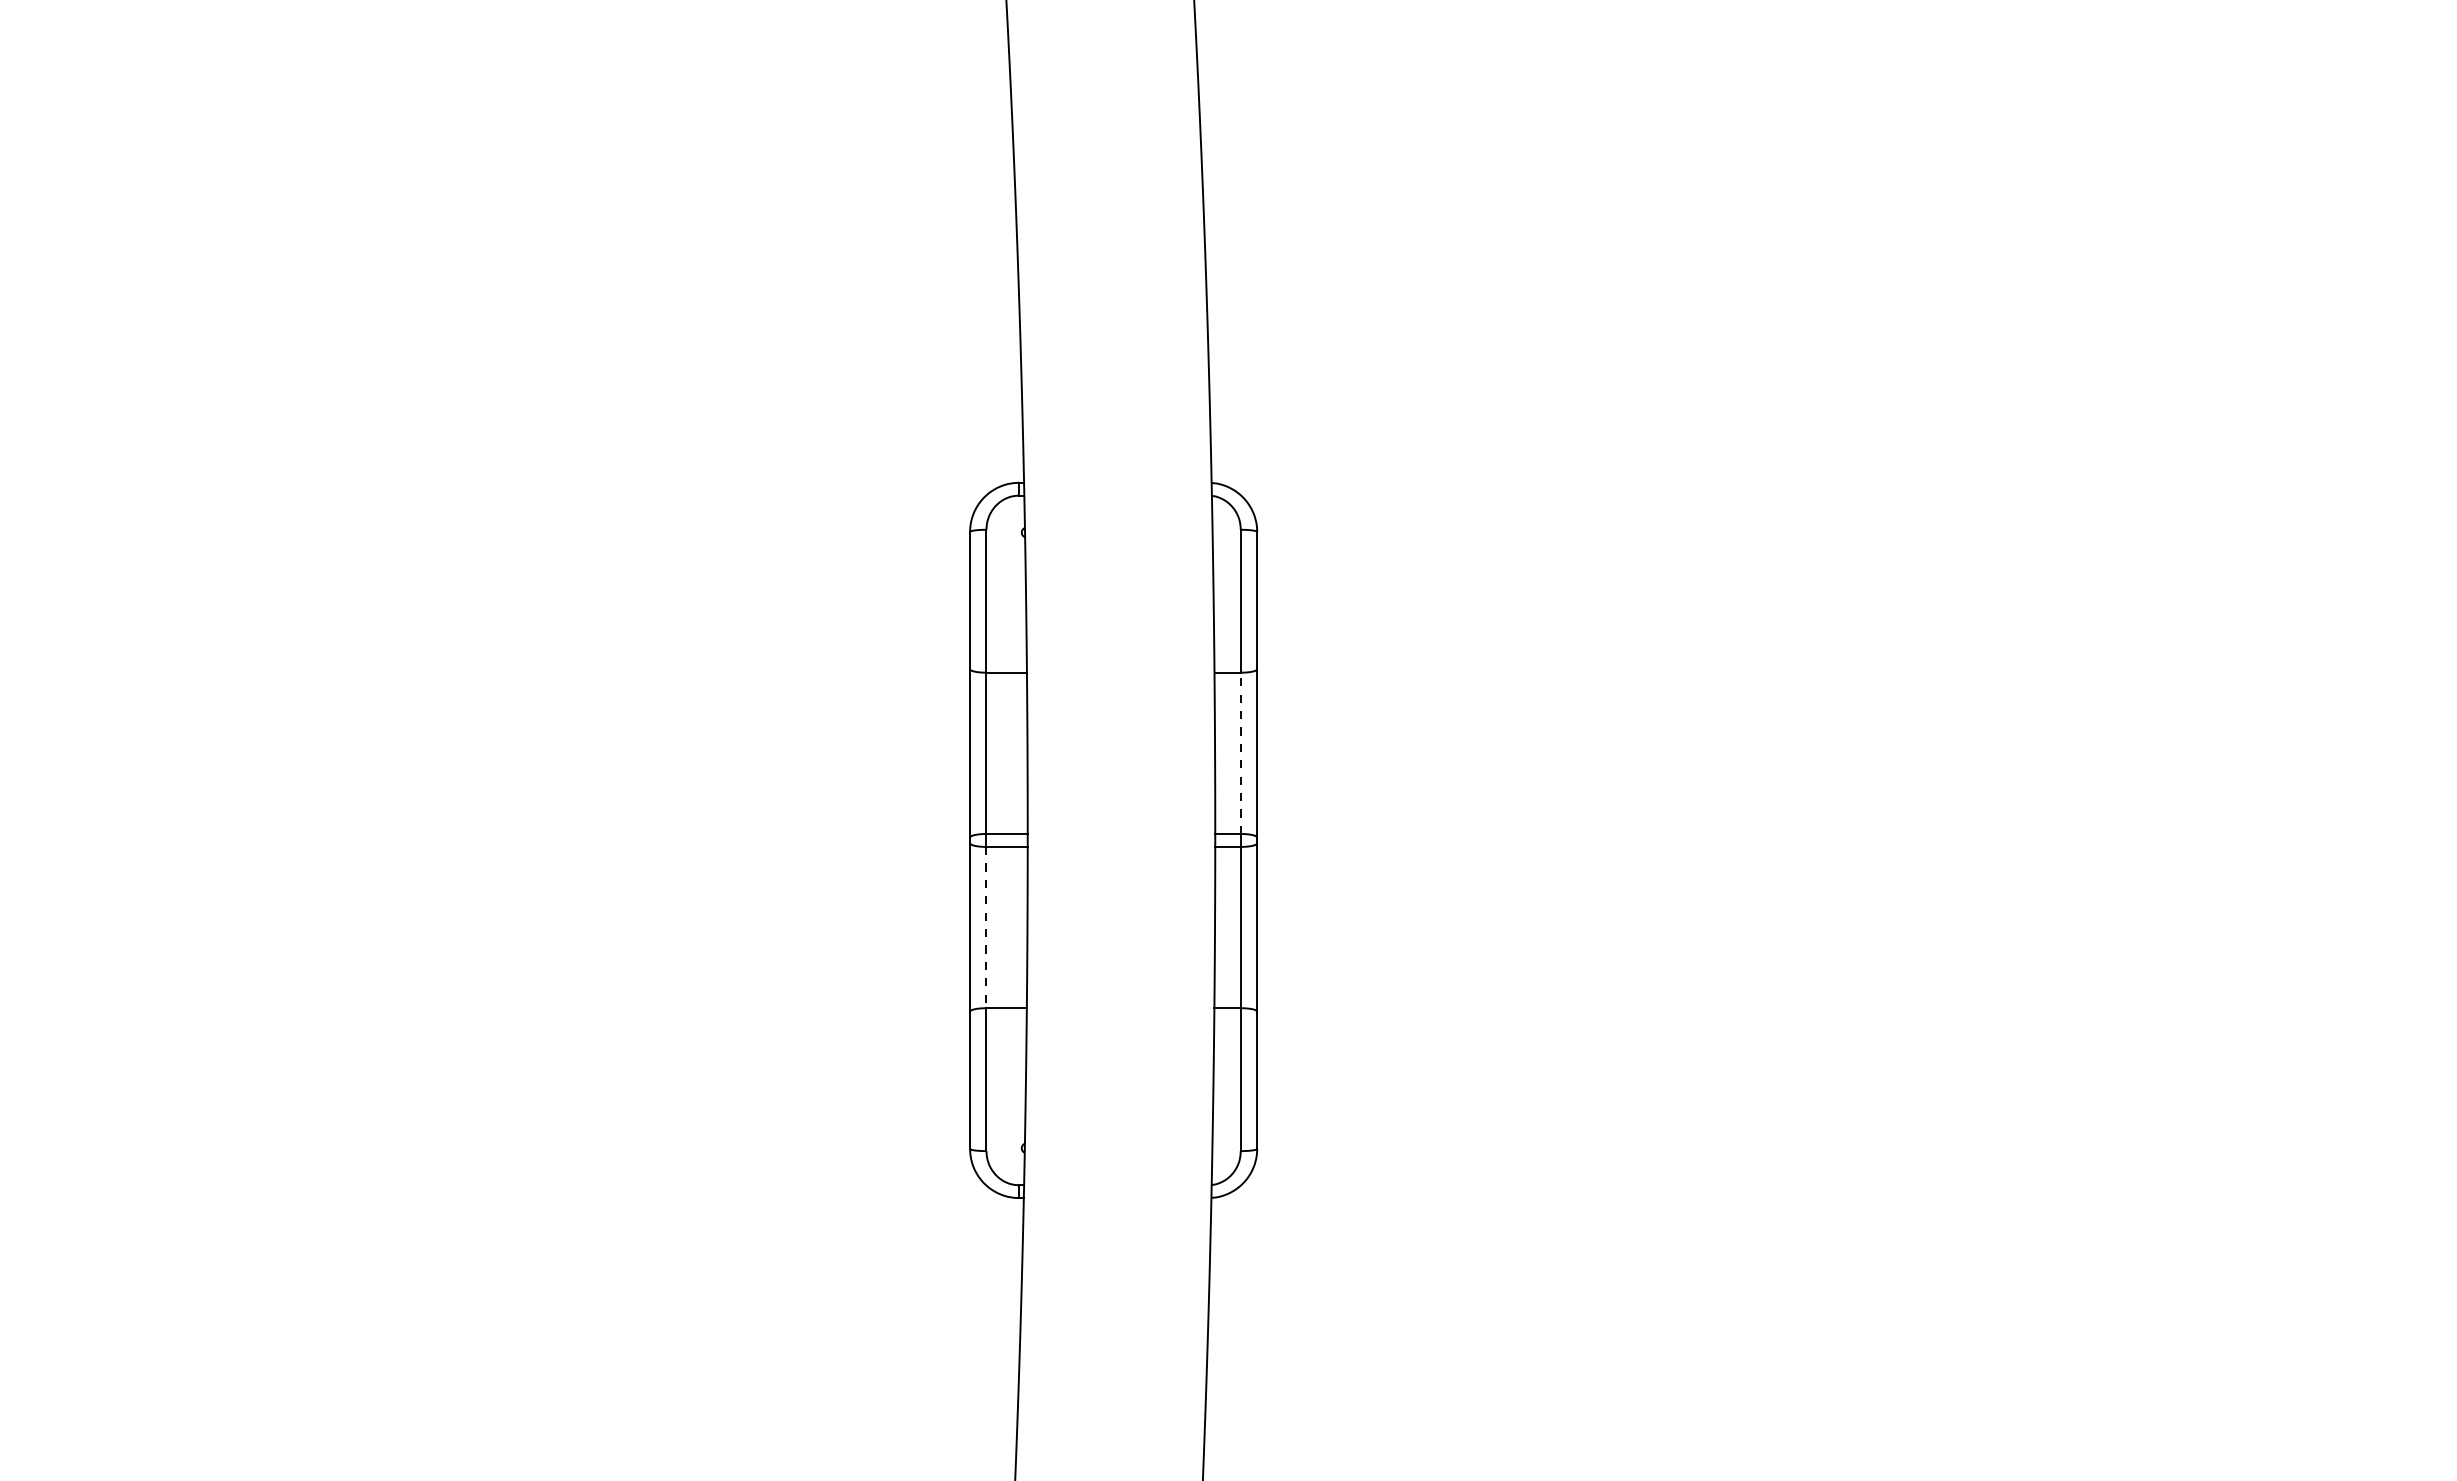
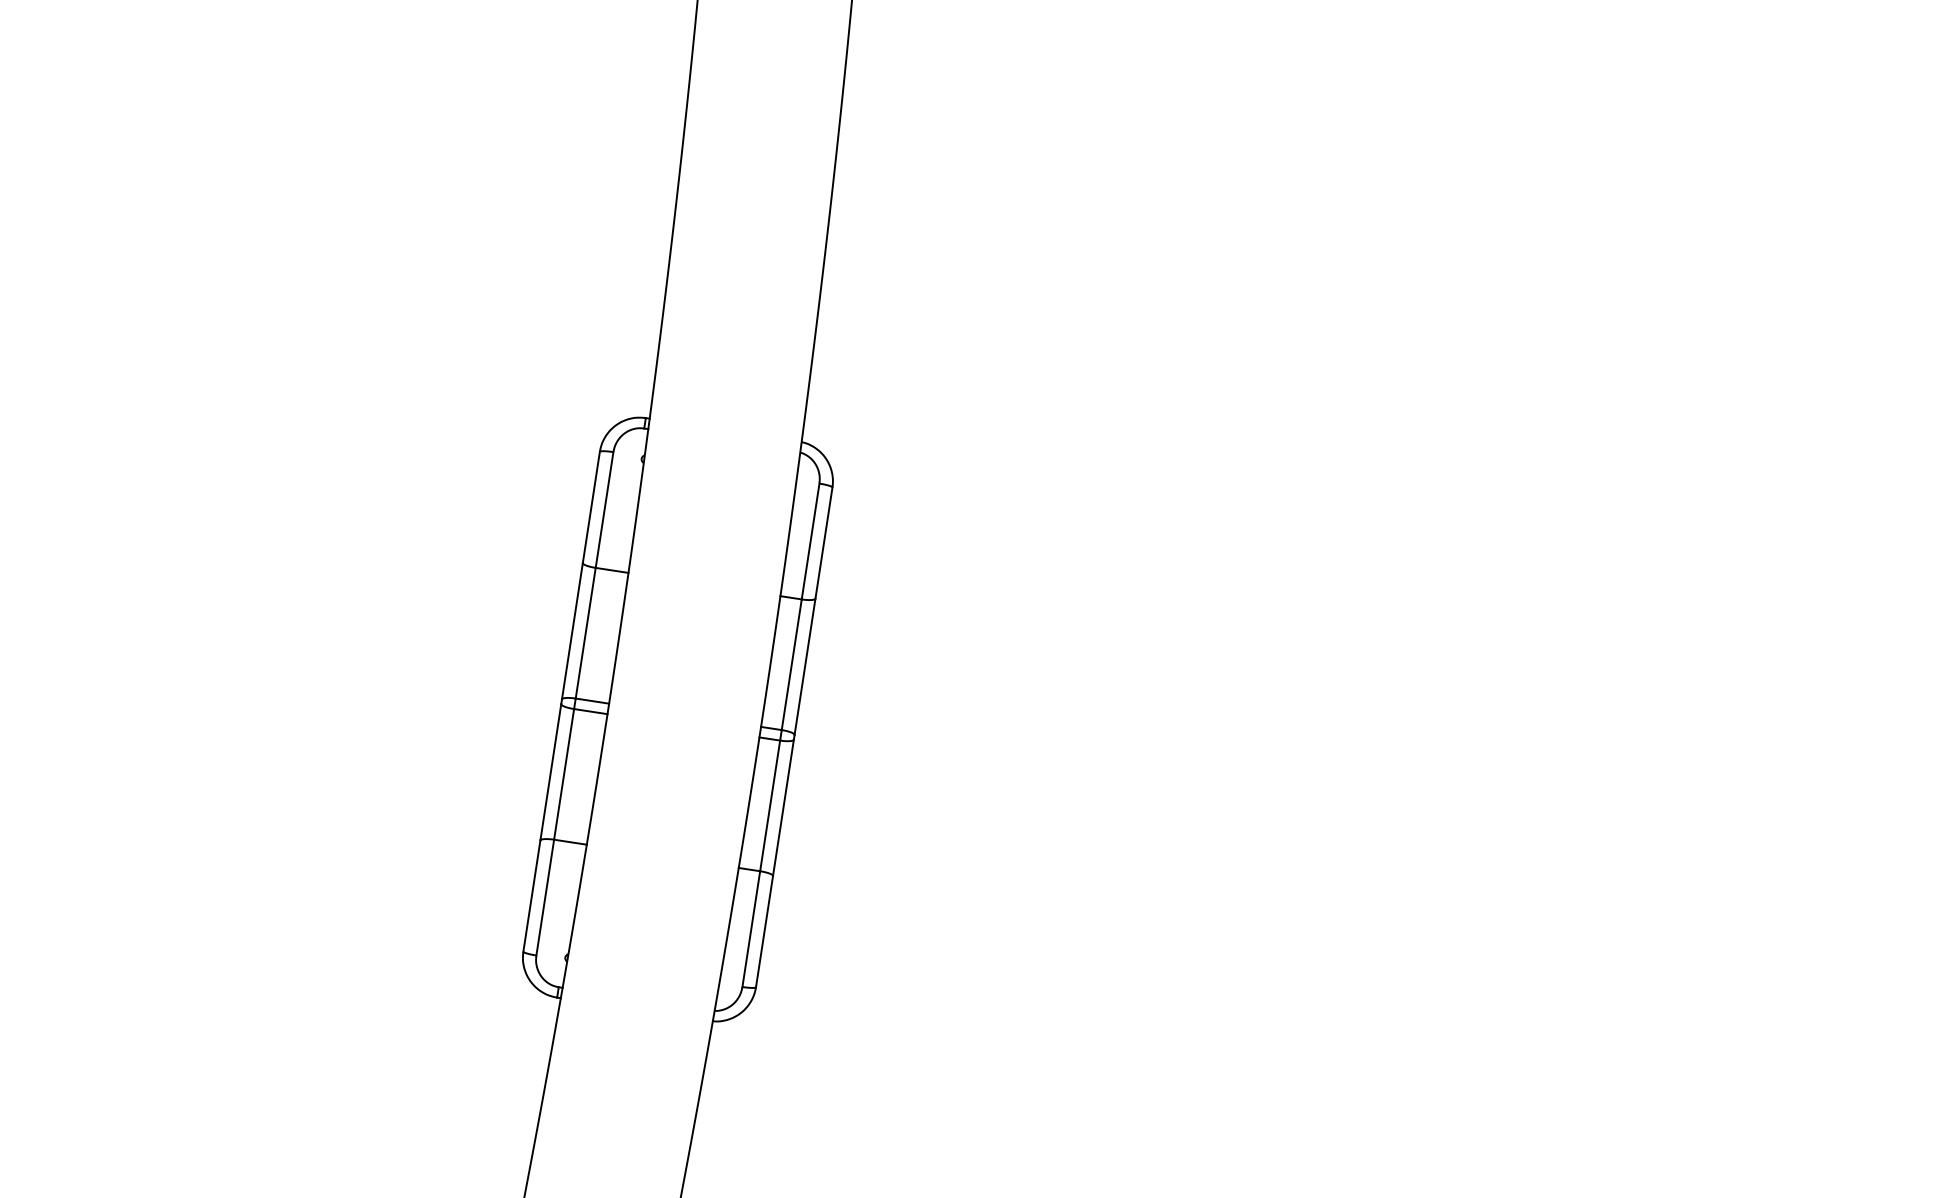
line: (1240, 753) -> (791, 664), dashed -> solid
line: (986, 927) -> (564, 774), dashed -> solid

